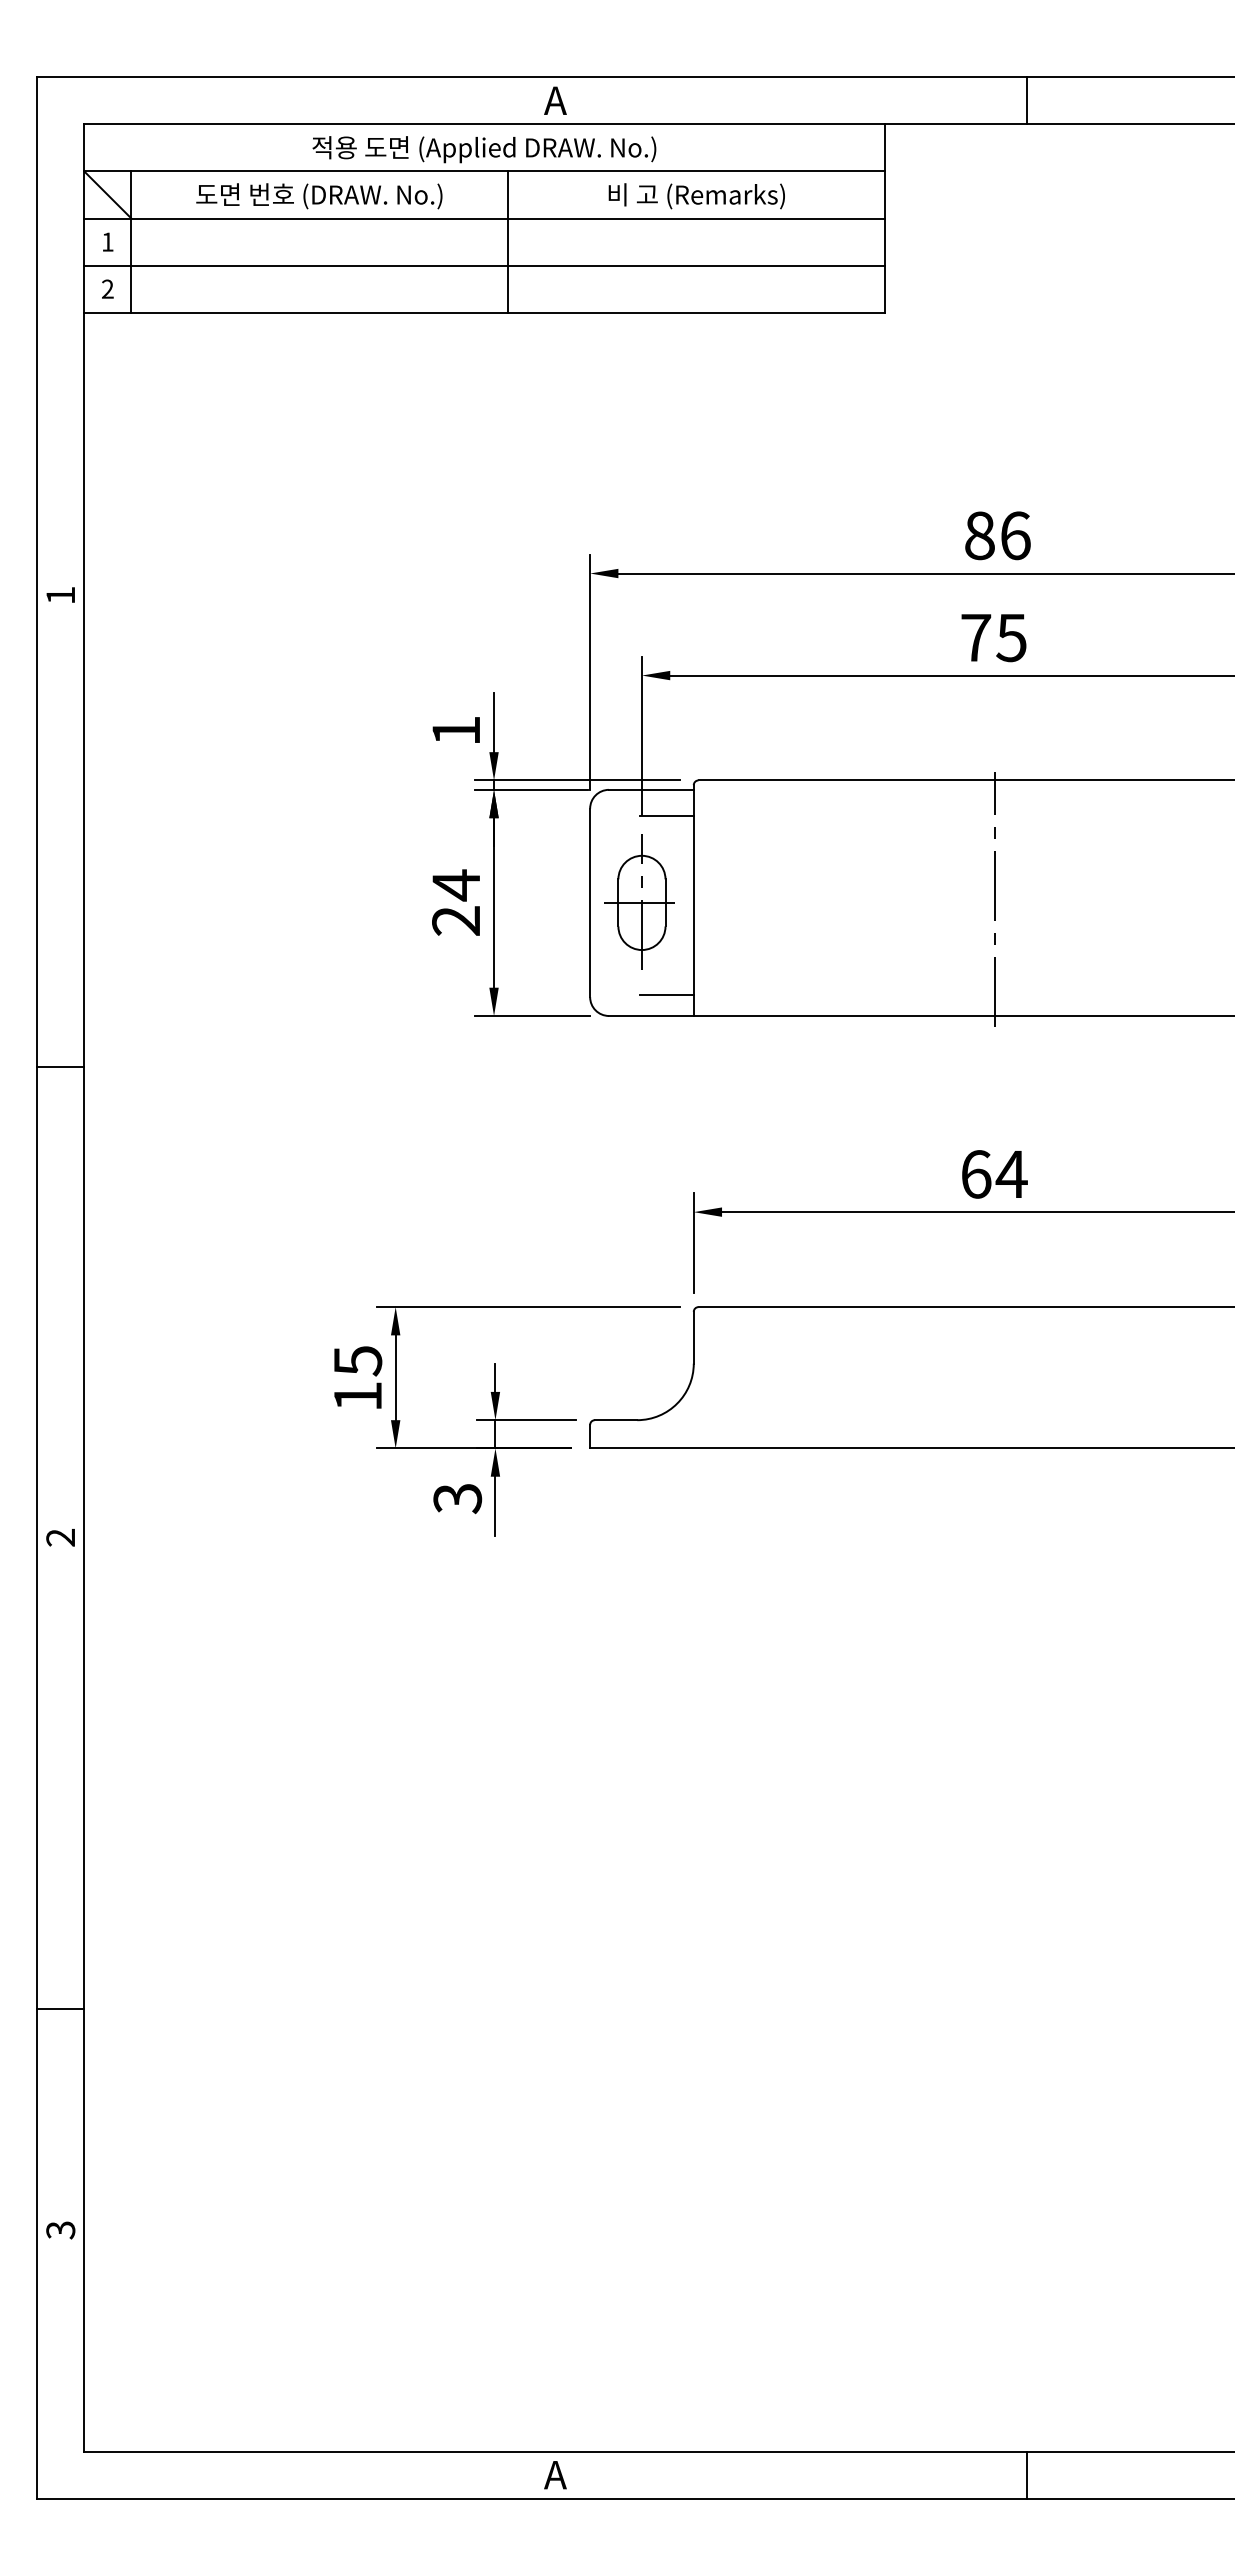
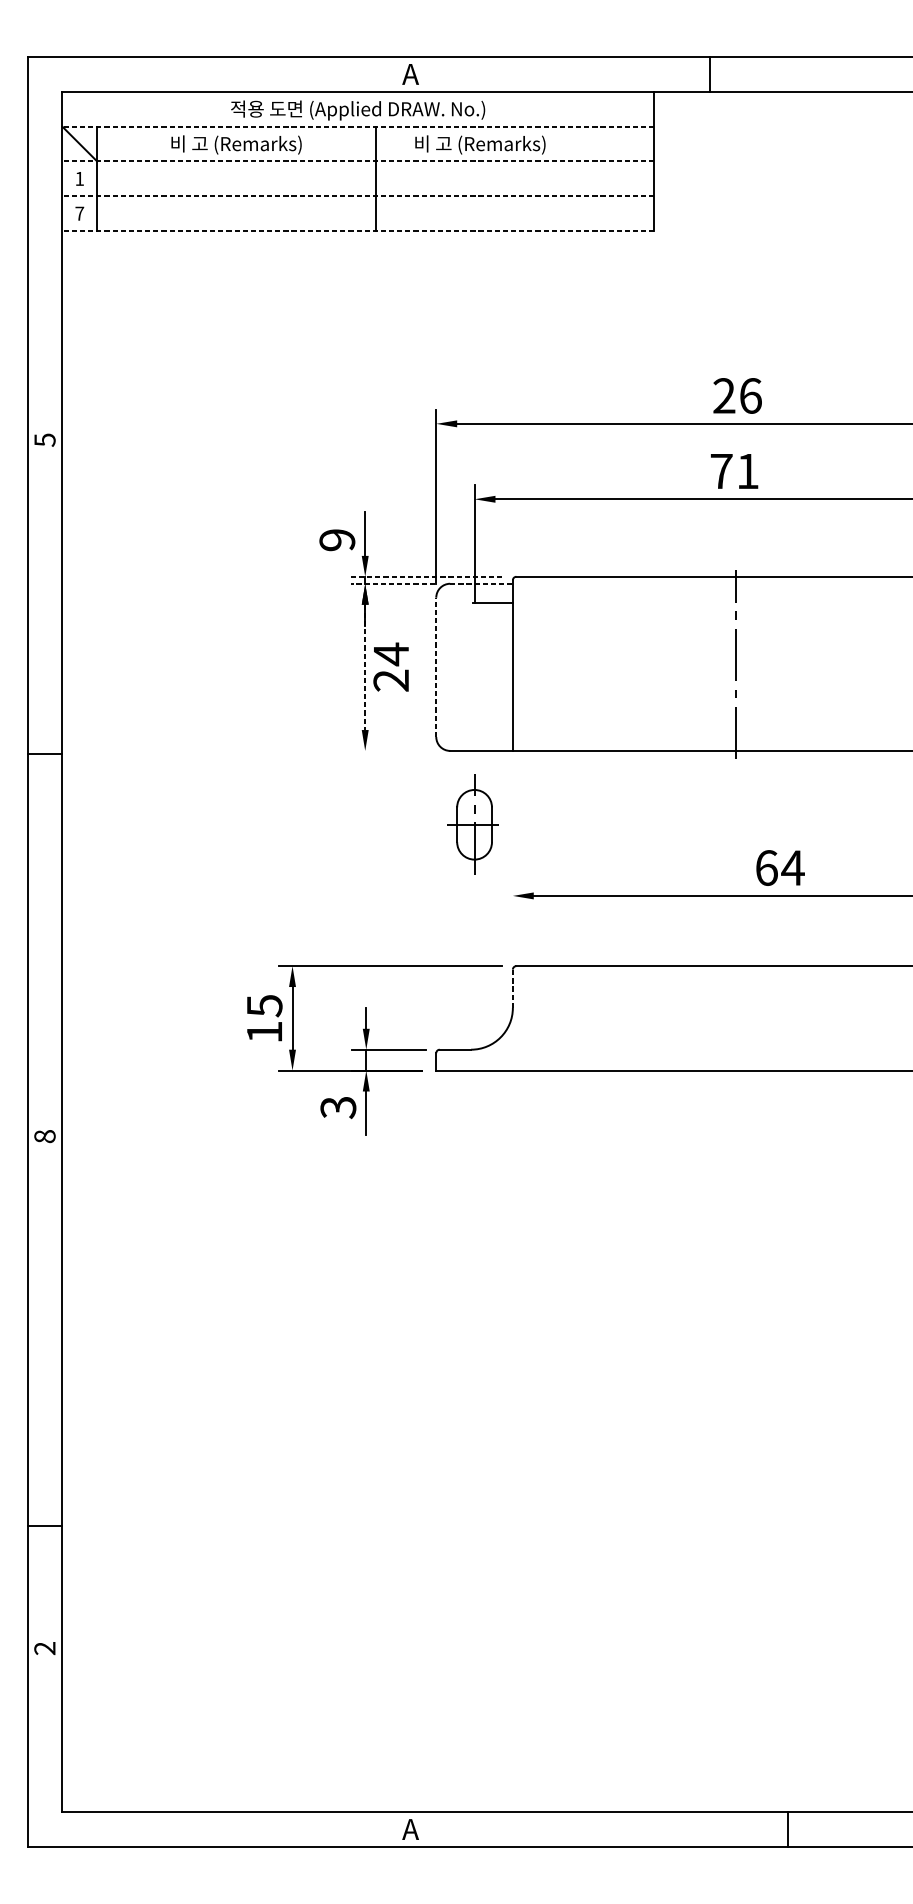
line: (1026, 100) -> (710, 74), moved
line: (484, 171) -> (358, 126), solid -> dashed
text: (319, 196) -> (236, 145), 도면 번호 (DRAW. No.) -> 비 고 (Remarks)
text: (696, 196) -> (480, 145), moved
line: (484, 218) -> (358, 161), solid -> dashed
line: (484, 265) -> (358, 196), solid -> dashed
text: (107, 288) -> (79, 213), 2 -> 7
line: (484, 312) -> (358, 230), solid -> dashed
text: (979, 535) -> (724, 395), 86 -> 26
text: (60, 595) -> (44, 440), 1 -> 5
text: (1011, 638) -> (747, 471), 75 -> 71
text: (456, 730) -> (337, 539), 1 -> 9
line: (576, 780) -> (426, 576), solid -> dashed
line: (531, 789) -> (392, 583), solid -> dashed
line: (651, 789) -> (481, 583), solid -> dashed
part: (639, 901) -> (472, 823), moved
text: (455, 902) -> (390, 667), moved
line: (494, 902) -> (365, 667), solid -> dashed
line: (590, 902) -> (436, 667), solid -> dashed
line: (666, 994) -> (492, 735), removed
line: (532, 1015) -> (393, 750), removed
line: (60, 1066) -> (44, 754), moved
text: (994, 1174) -> (780, 868), moved
line: (693, 1242) -> (512, 918), removed
line: (693, 1337) -> (512, 988), solid -> dashed
text: (60, 1537) -> (44, 1136), 2 -> 8
line: (60, 2008) -> (44, 1525), moved
text: (60, 2230) -> (44, 1648), 3 -> 2
line: (1026, 2474) -> (788, 1829), moved

